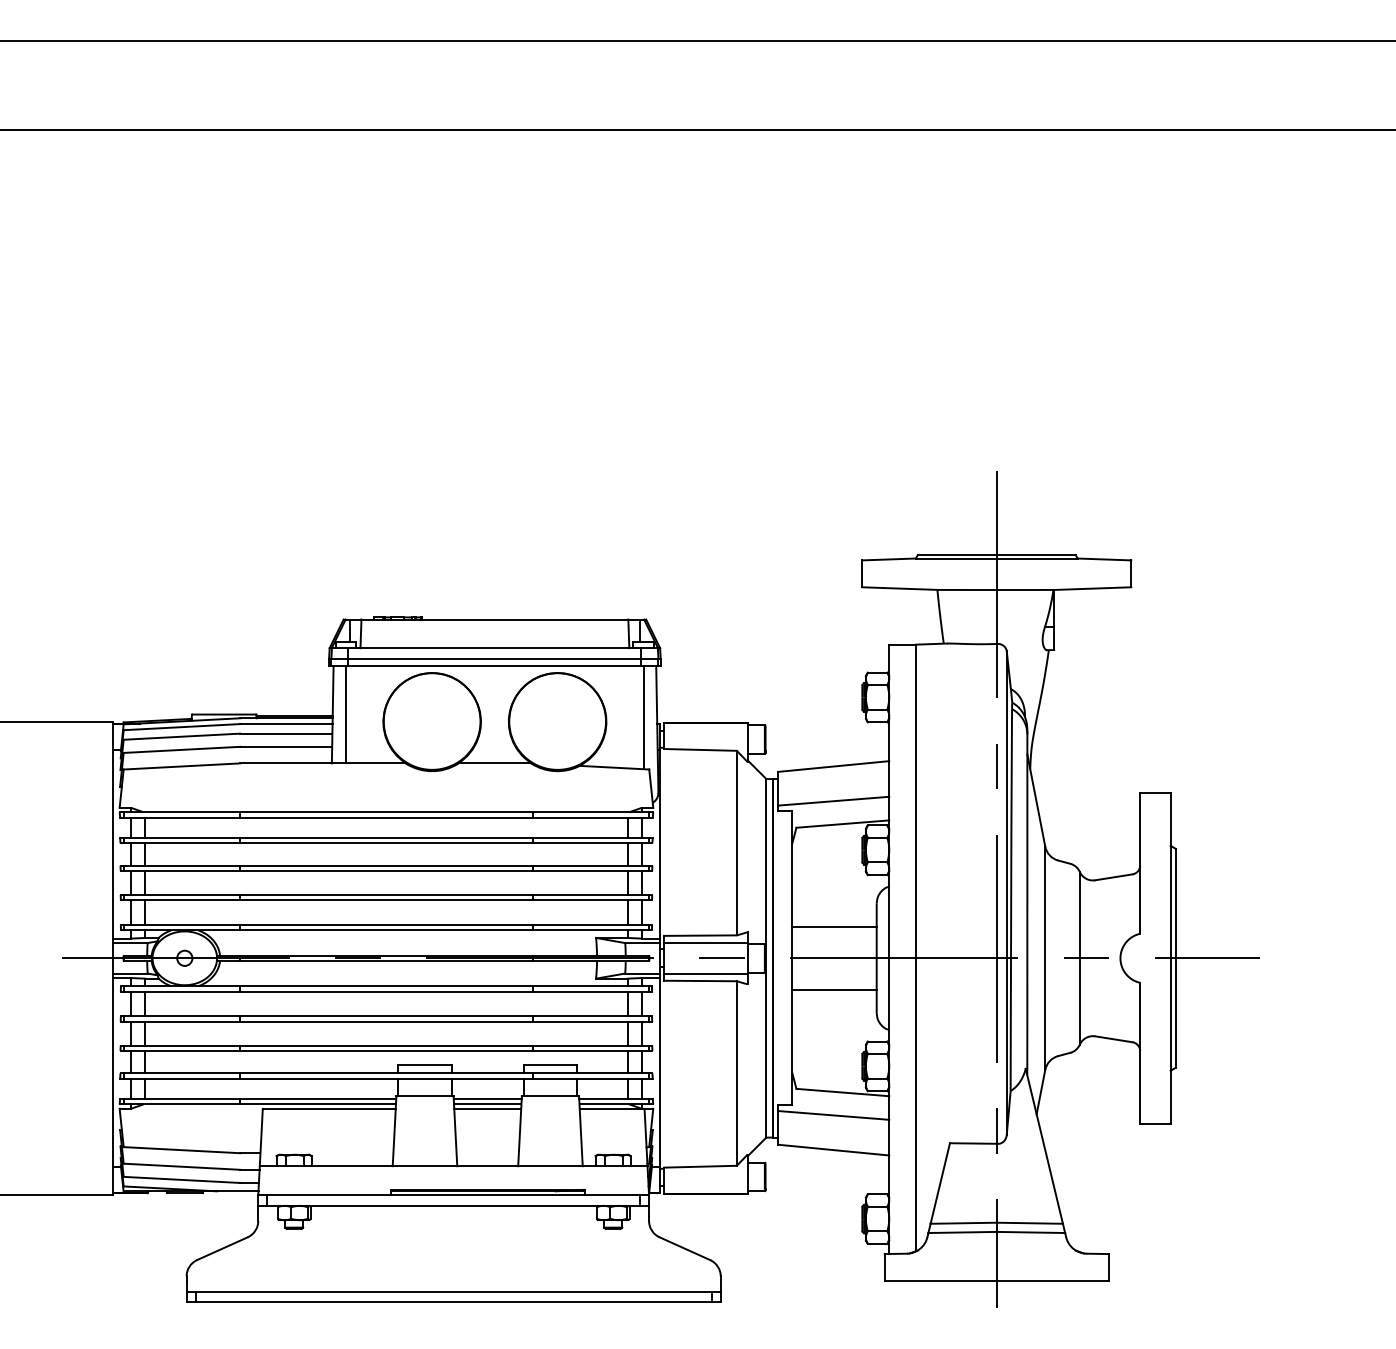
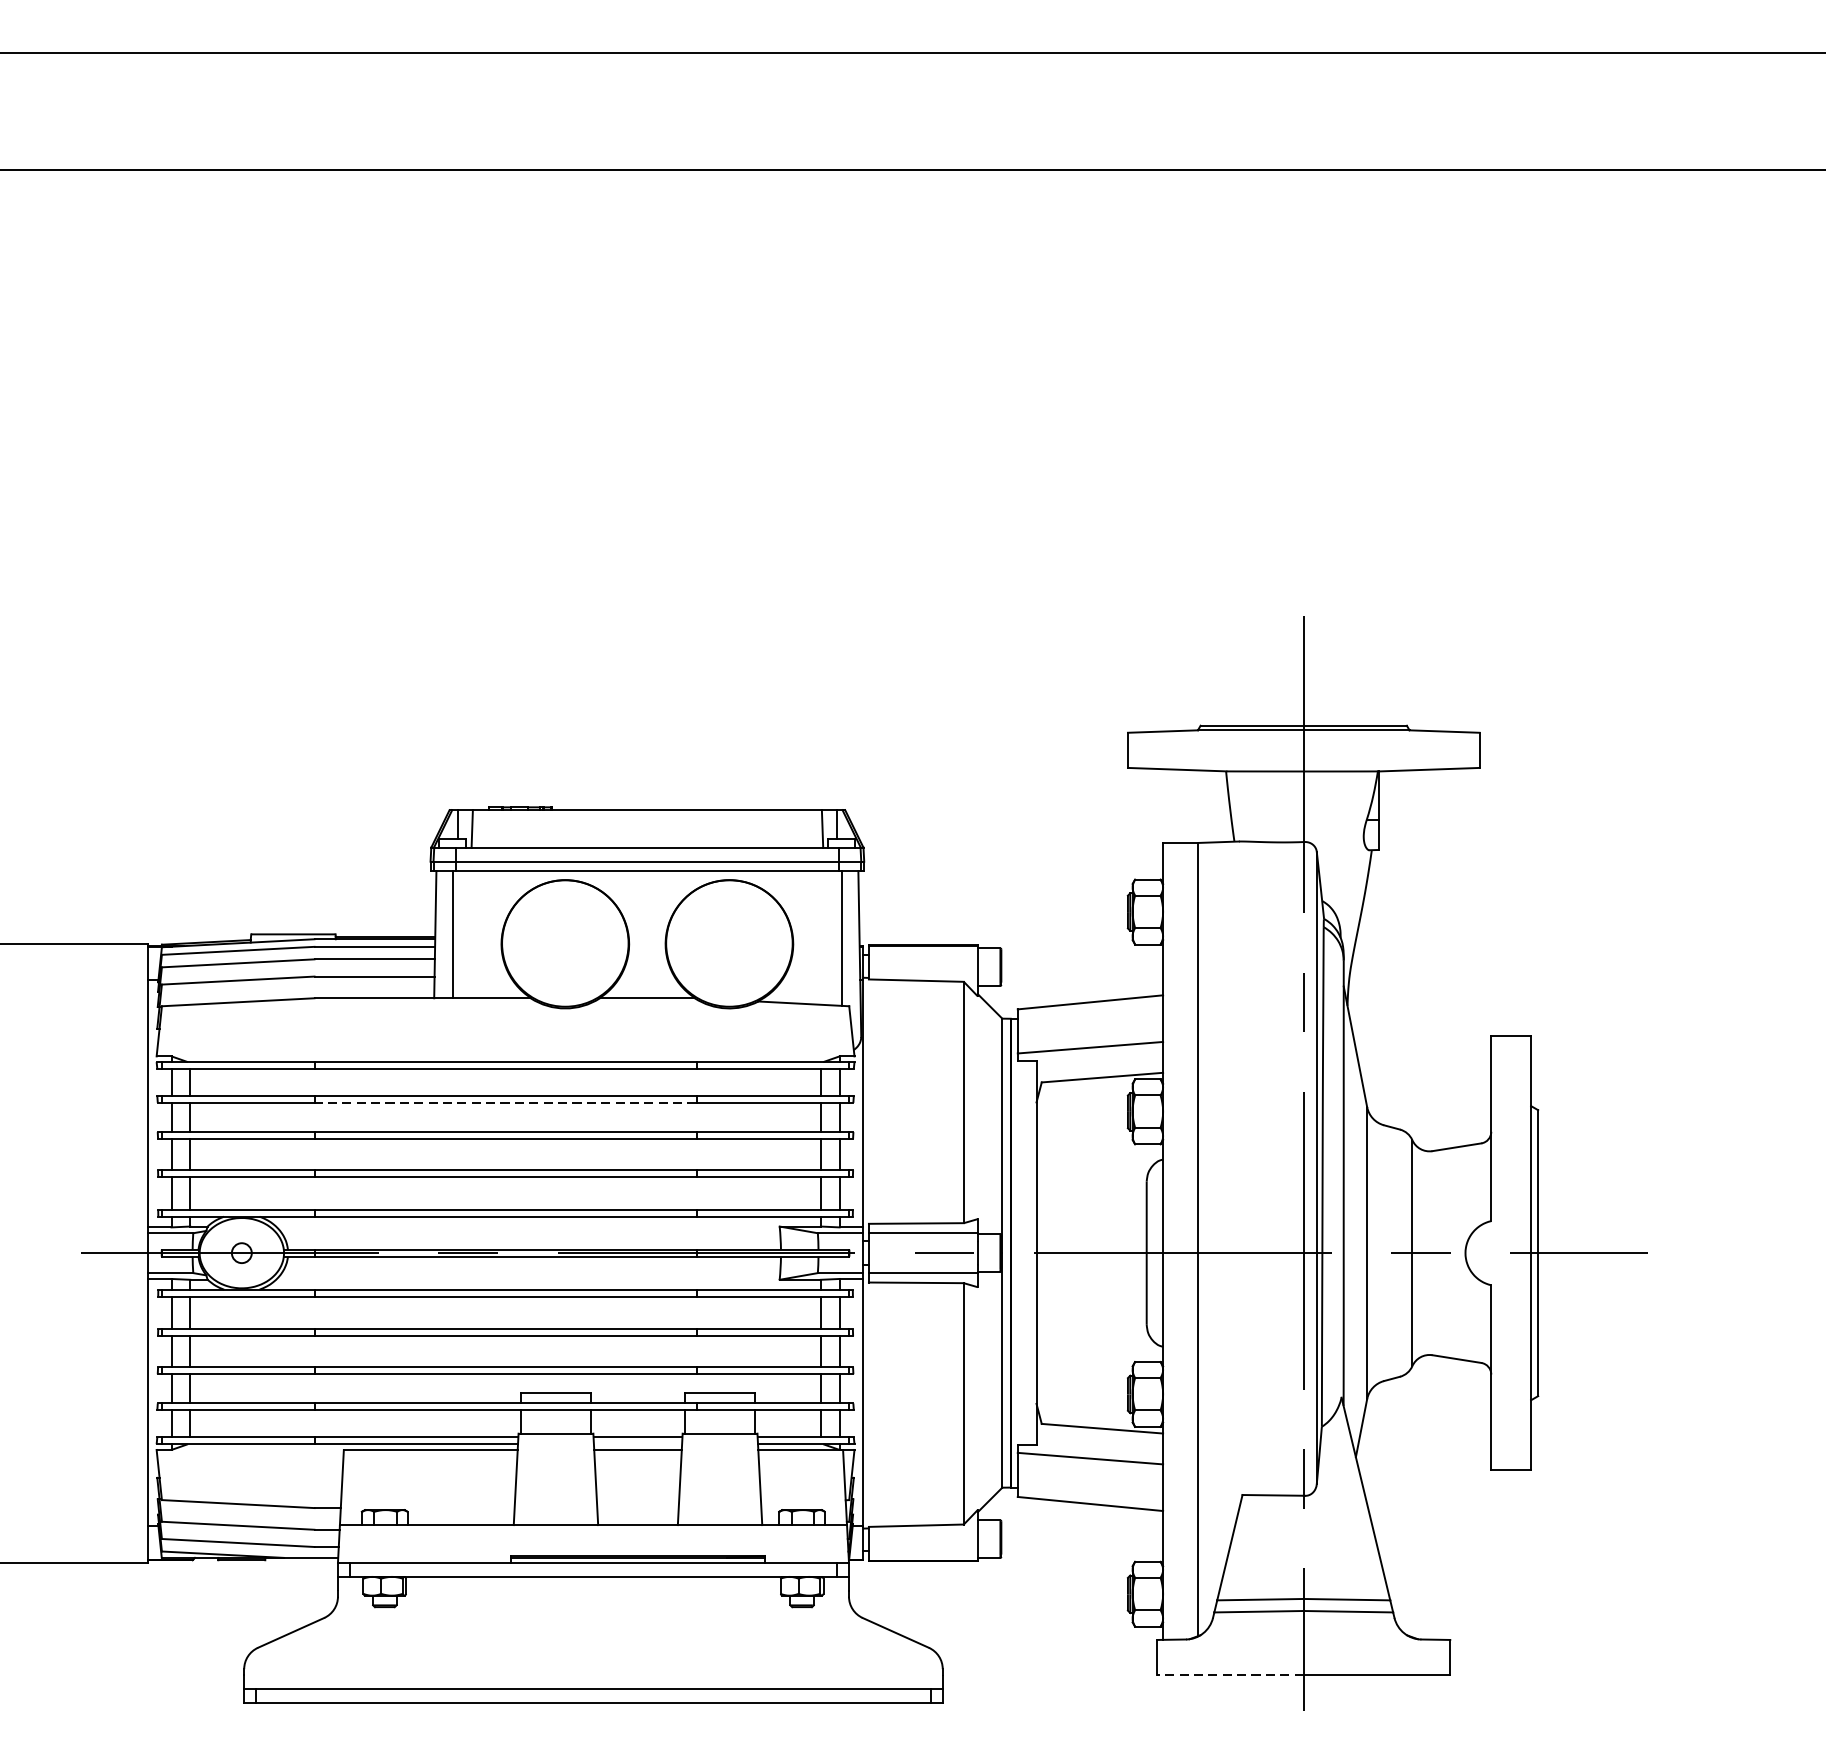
line: (385, 843) -> (504, 1103), solid -> dashed
line: (834, 926) -> (1091, 1211), removed
line: (834, 989) -> (1091, 1293), removed
line: (487, 1104) -> (637, 1444), removed
line: (940, 1280) -> (1230, 1674), solid -> dashed

